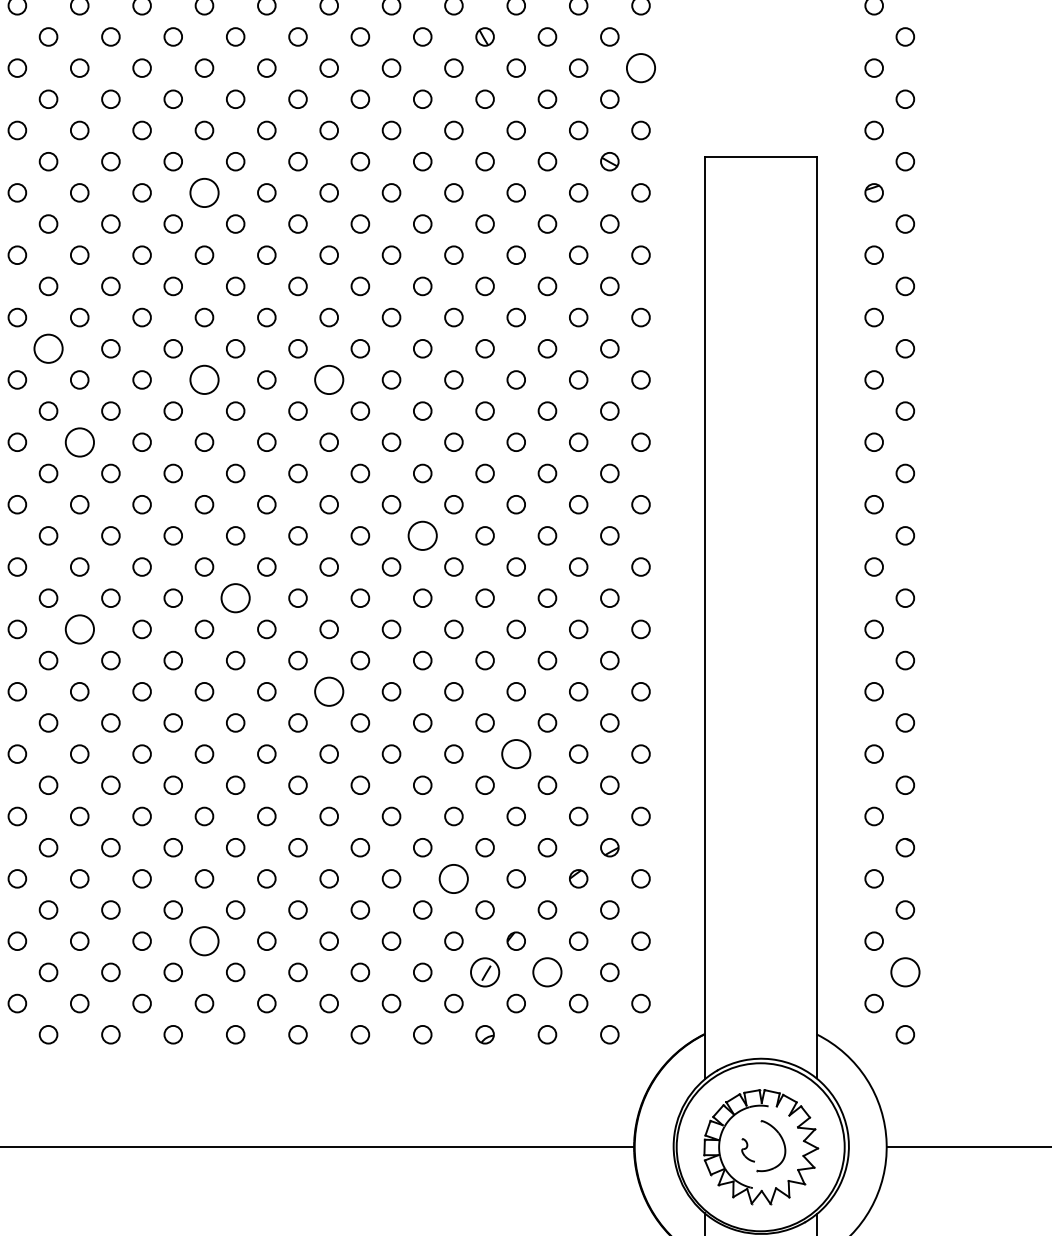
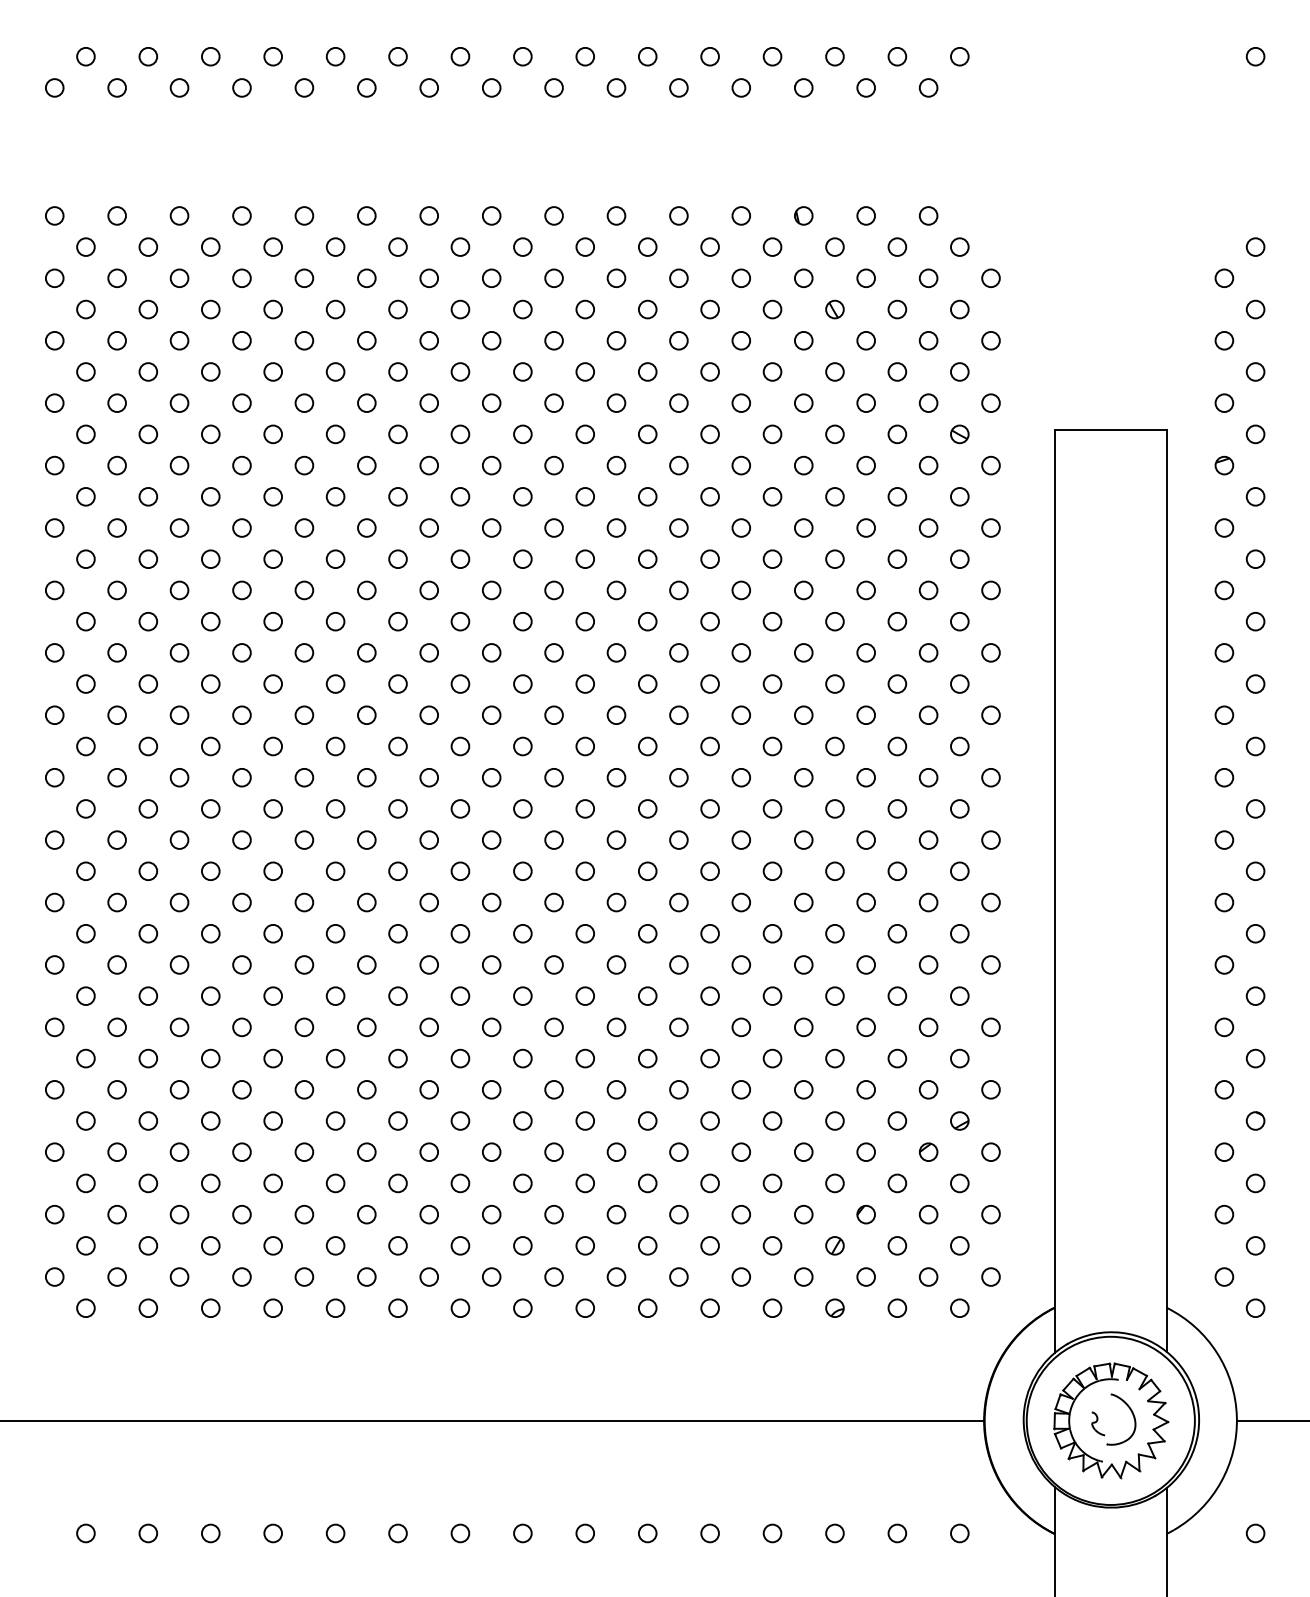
circle: (640, 67) -> (990, 340), size x0.62
circle: (203, 192) -> (553, 465), size x0.62
circle: (48, 348) -> (397, 621), size x0.62
circle: (203, 379) -> (553, 652), size x0.62
circle: (328, 379) -> (678, 652), size x0.62
circle: (79, 441) -> (428, 714), size x0.62
circle: (422, 535) -> (772, 808), size x0.62
circle: (235, 598) -> (585, 871), size x0.62
circle: (79, 629) -> (428, 902), size x0.62
circle: (328, 691) -> (678, 964), size x0.62
circle: (516, 754) -> (866, 1027), size x0.62
circle: (453, 878) -> (803, 1151), size x0.62
circle: (203, 941) -> (553, 1214), size x0.62
circle: (484, 972) -> (834, 1245), size x0.62
circle: (547, 972) -> (897, 1245), size x0.62
circle: (905, 972) -> (1255, 1245), size x0.62

